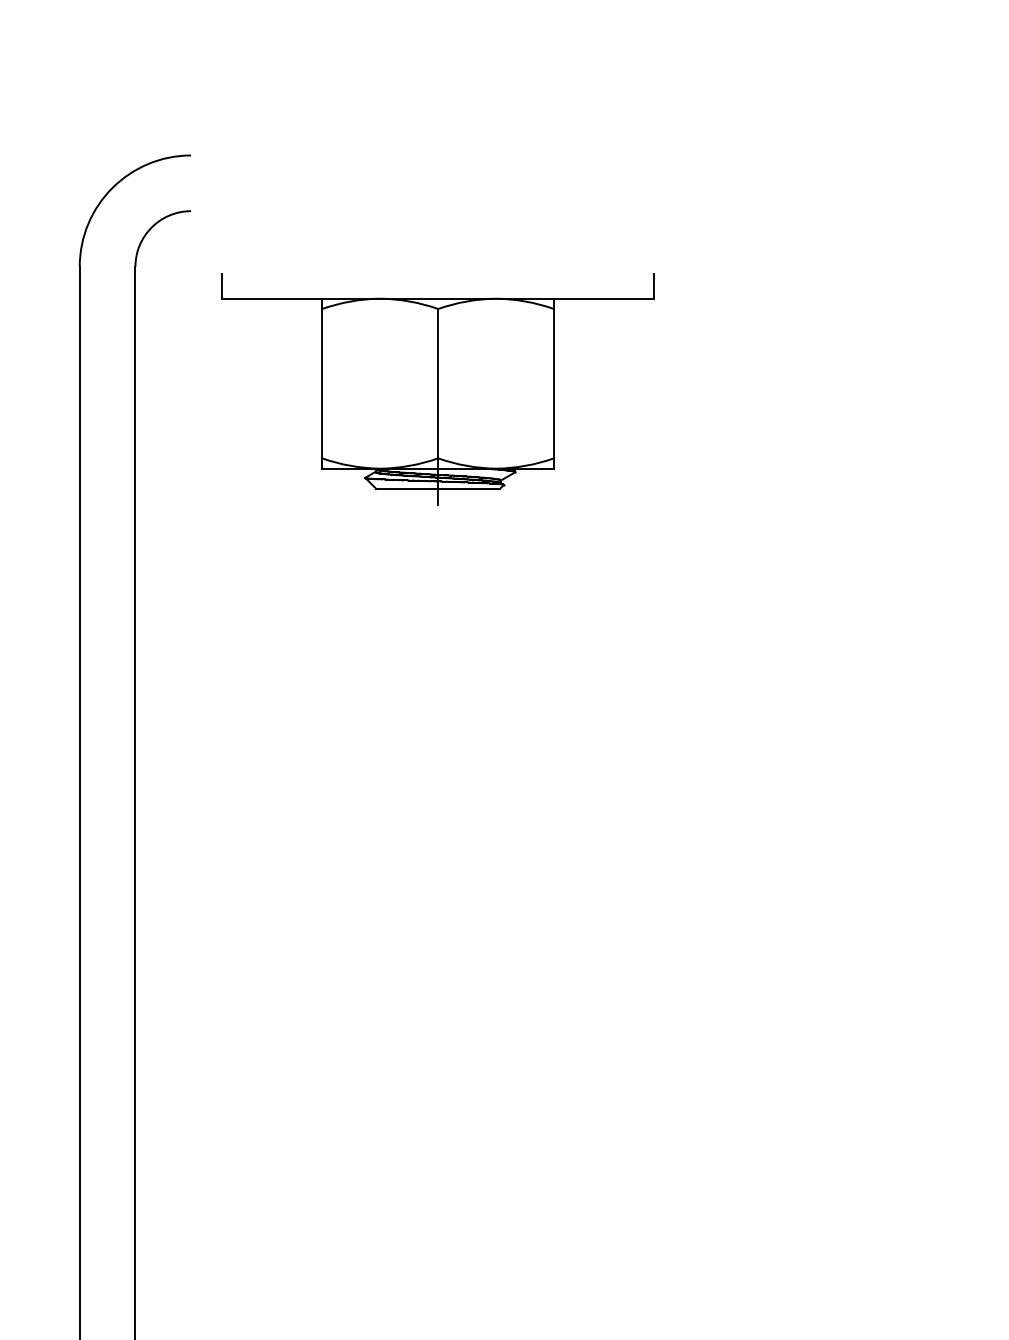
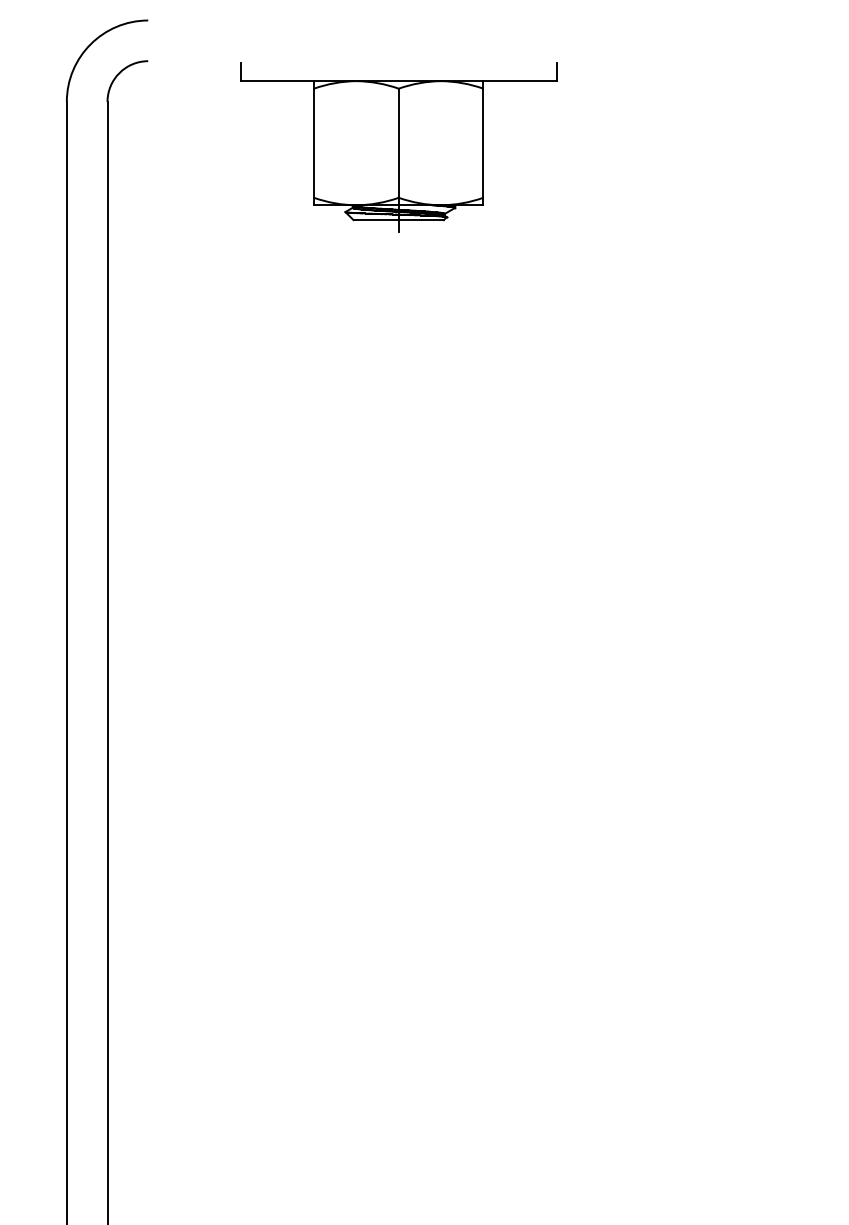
part: (437, 389) -> (398, 147), moved

